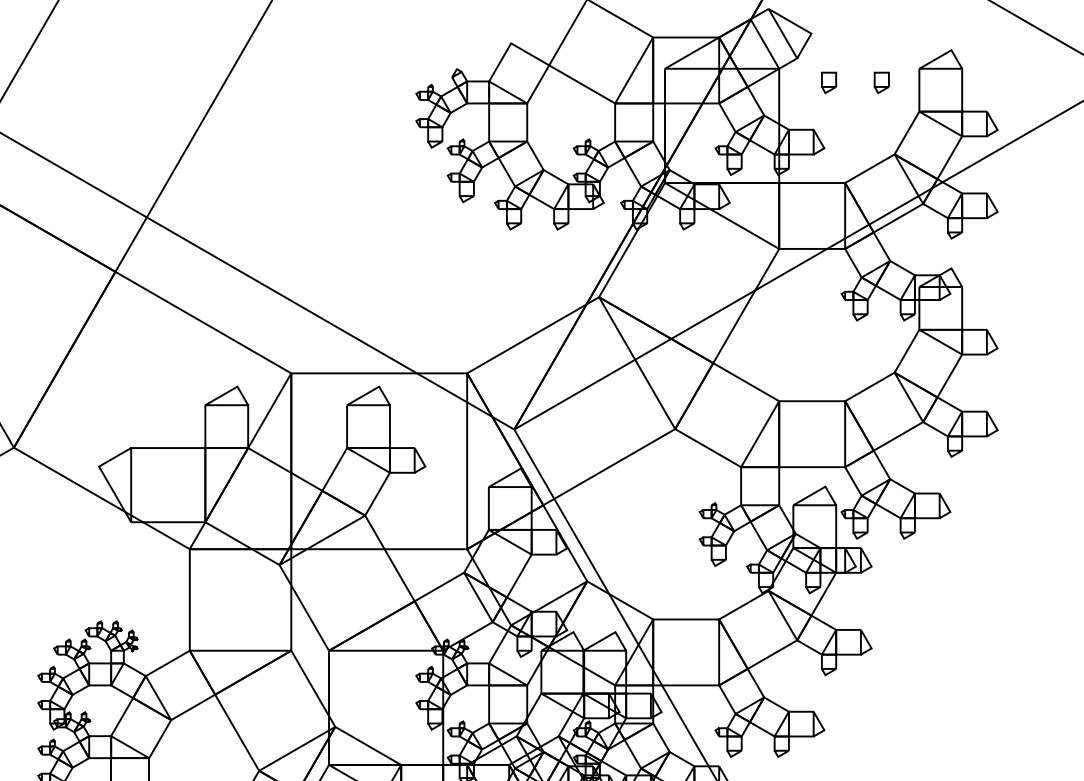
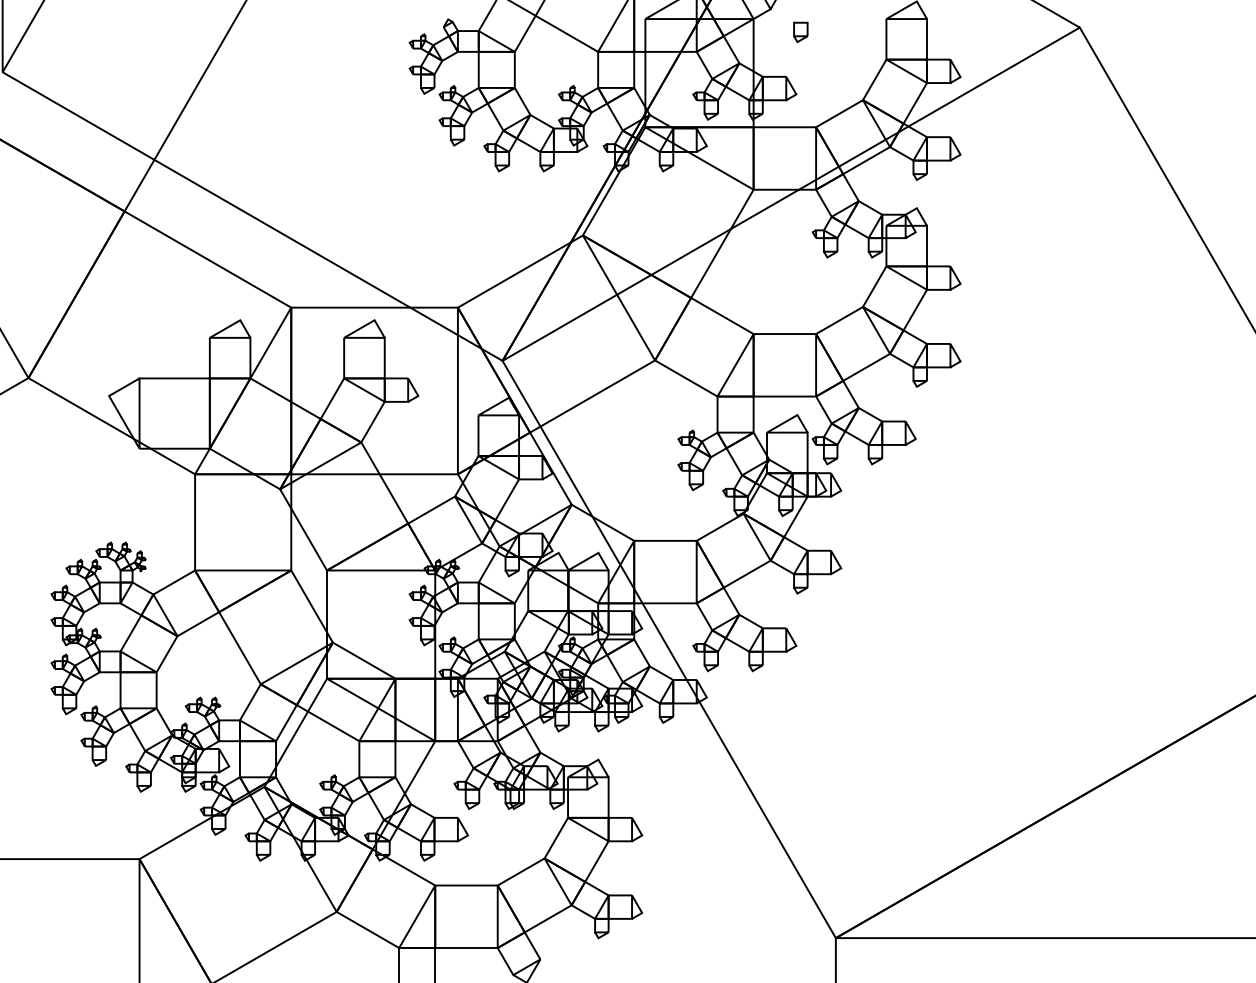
curve: (881, 86) -> (850, 35), removed

